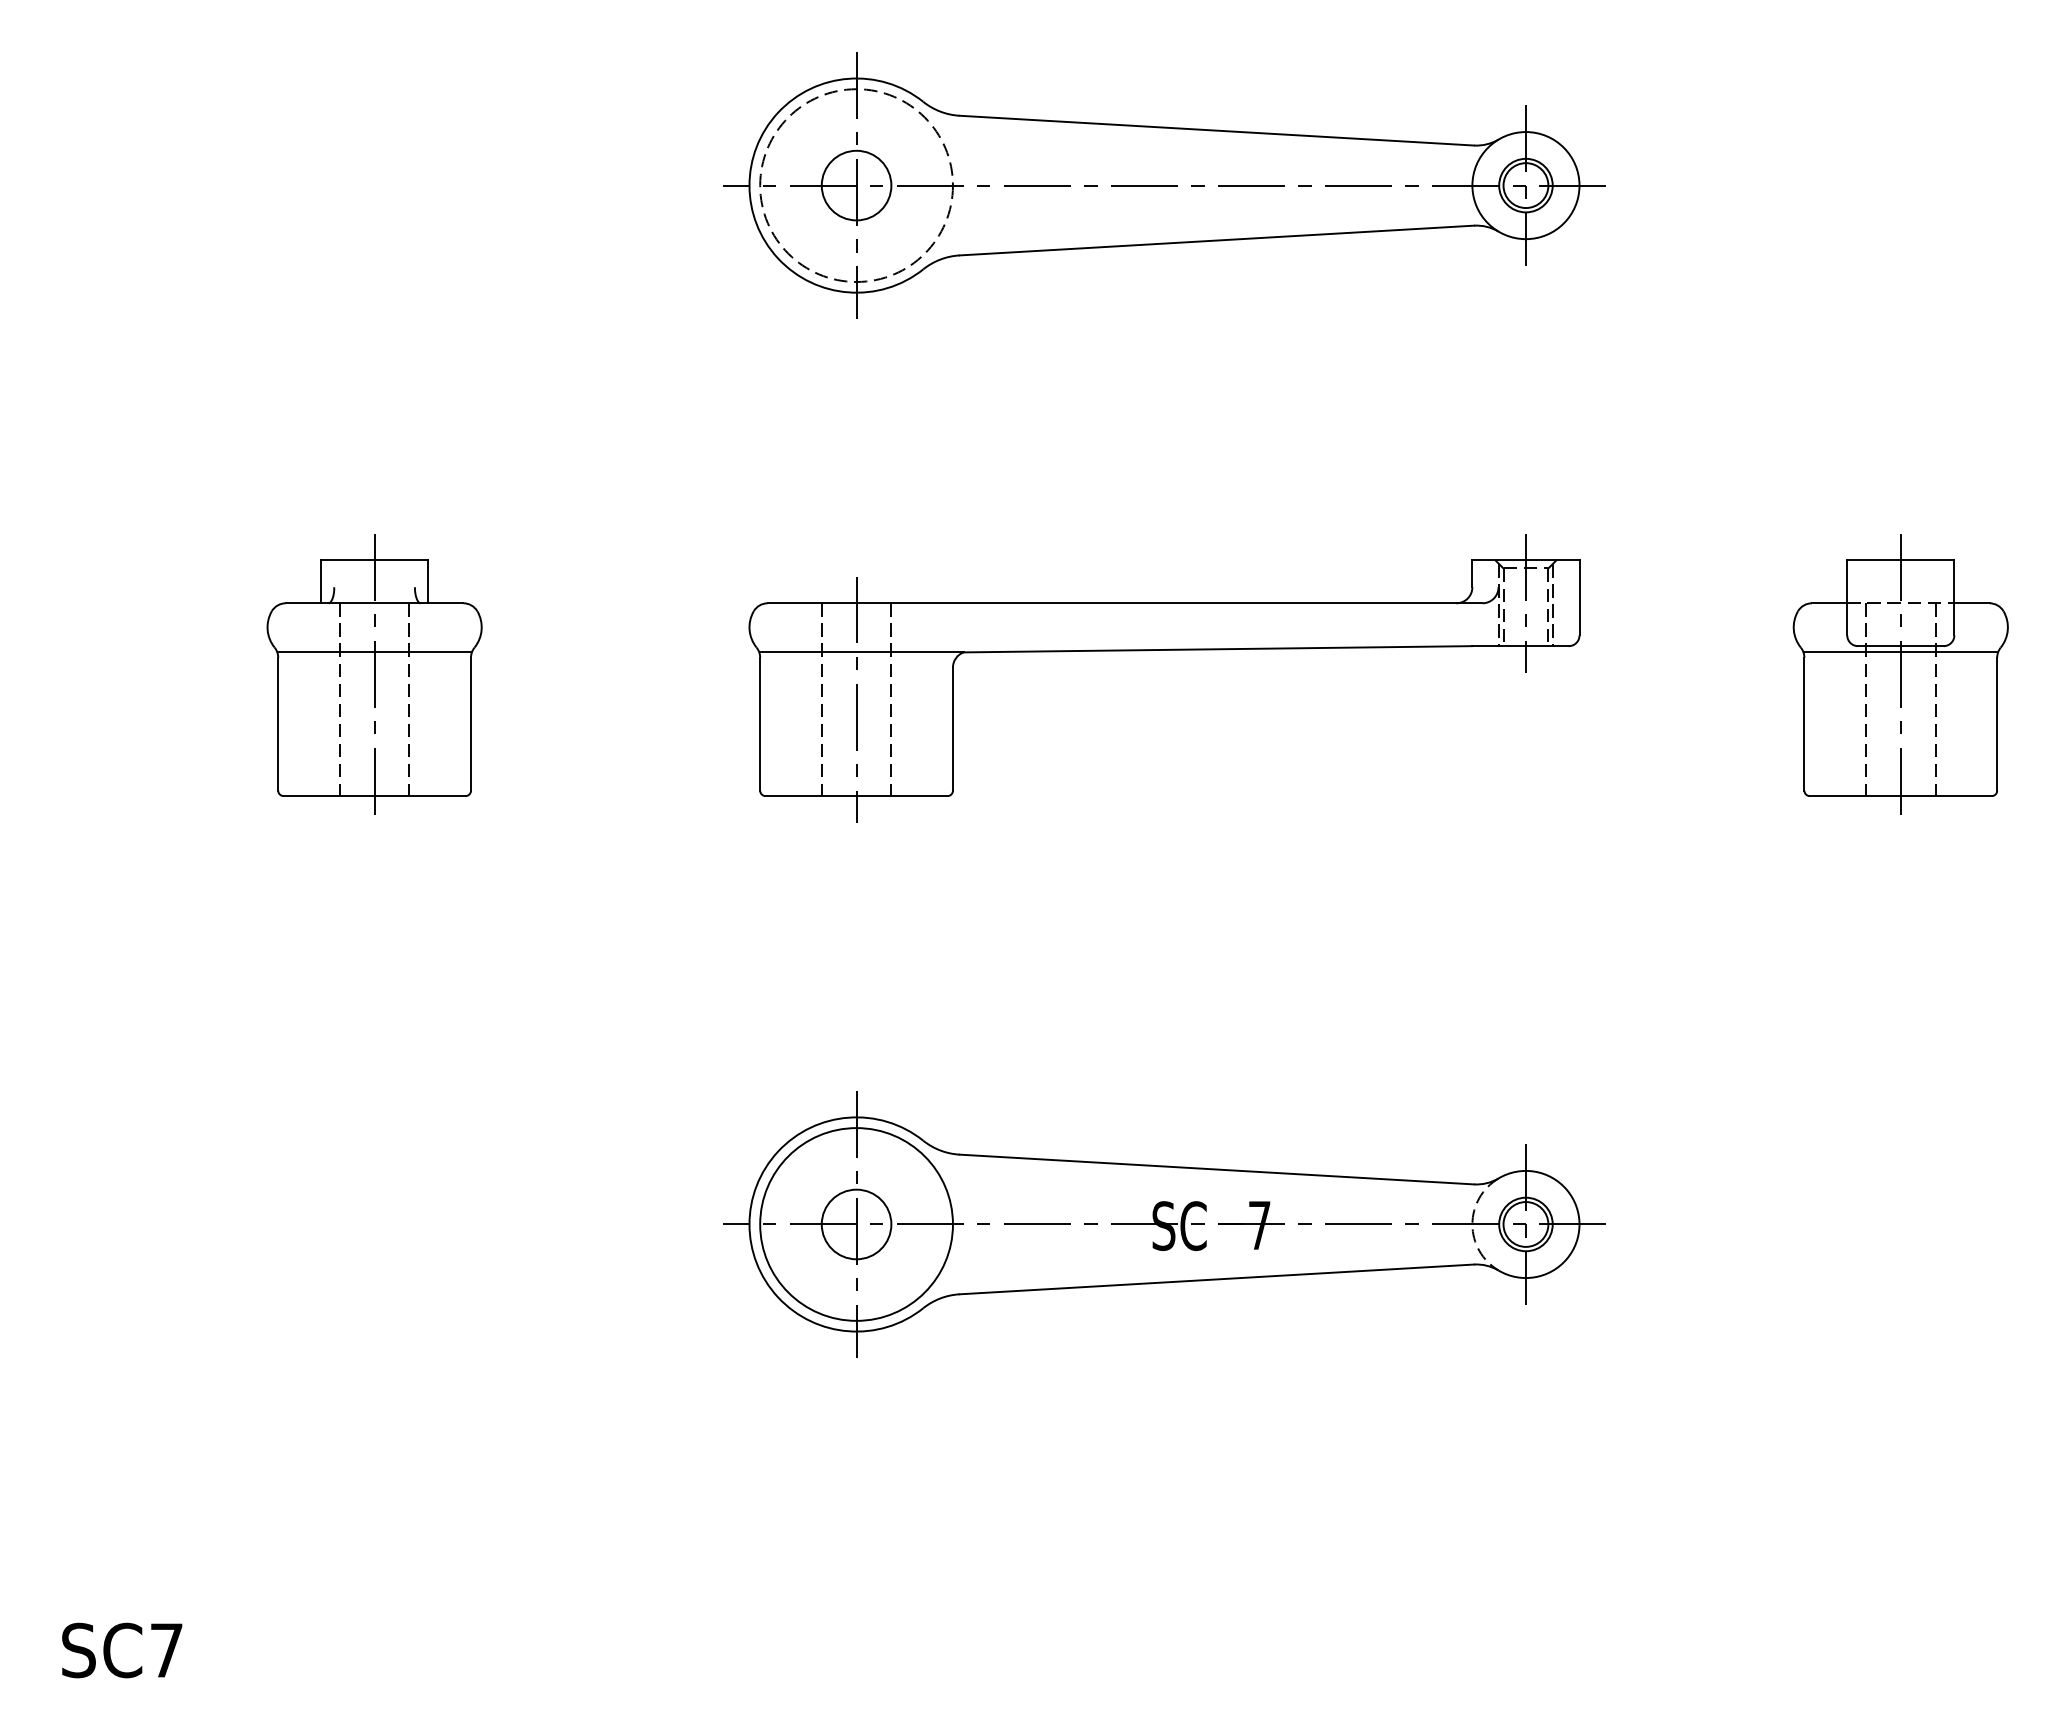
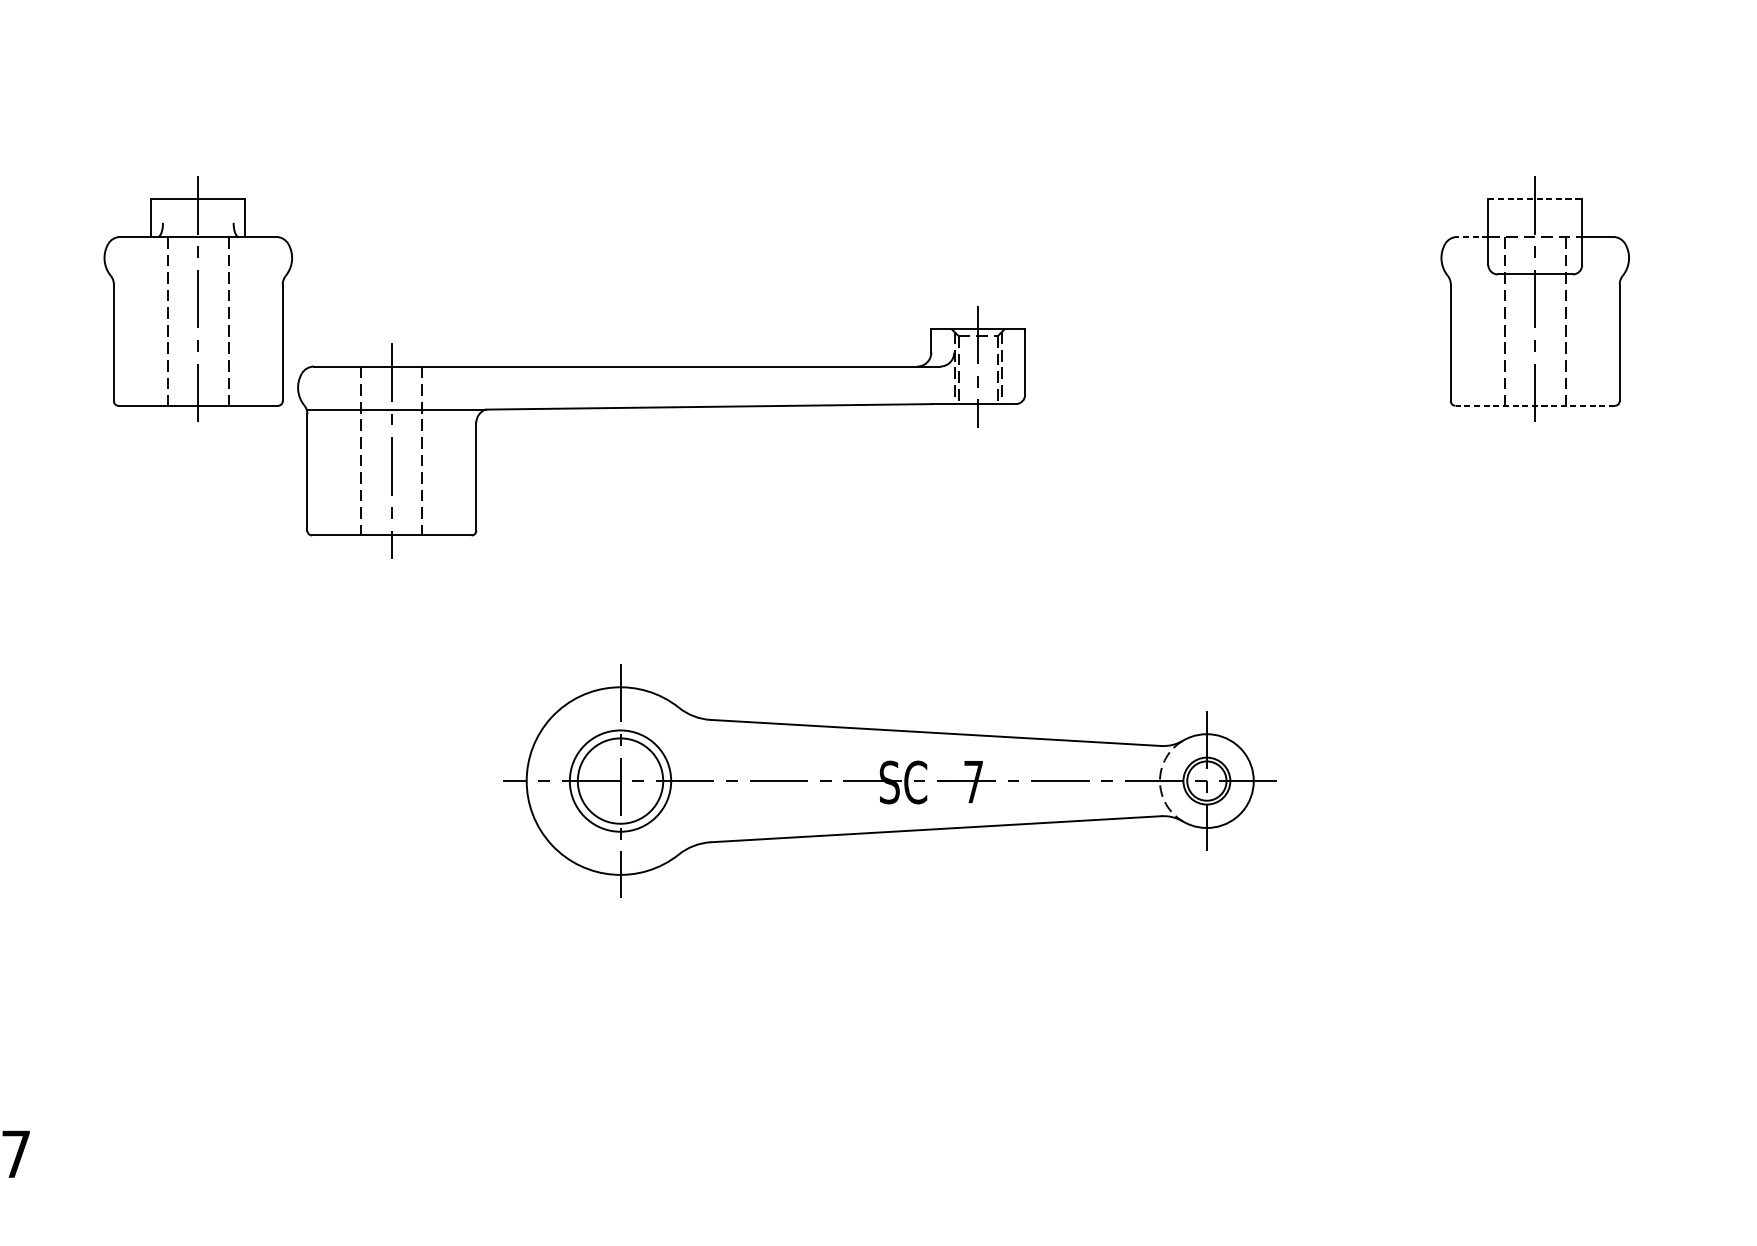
line: (1900, 560) -> (1534, 199), solid -> dashed
line: (1829, 603) -> (1472, 237), solid -> dashed
part: (1164, 650) -> (661, 407), moved
line: (374, 652) -> (198, 280), removed
line: (1900, 652) -> (1534, 280), removed
line: (1900, 796) -> (1534, 406), solid -> dashed
circle: (856, 1224) -> (620, 781), size x0.6
circle: (856, 1224) -> (620, 781), size x1.4

